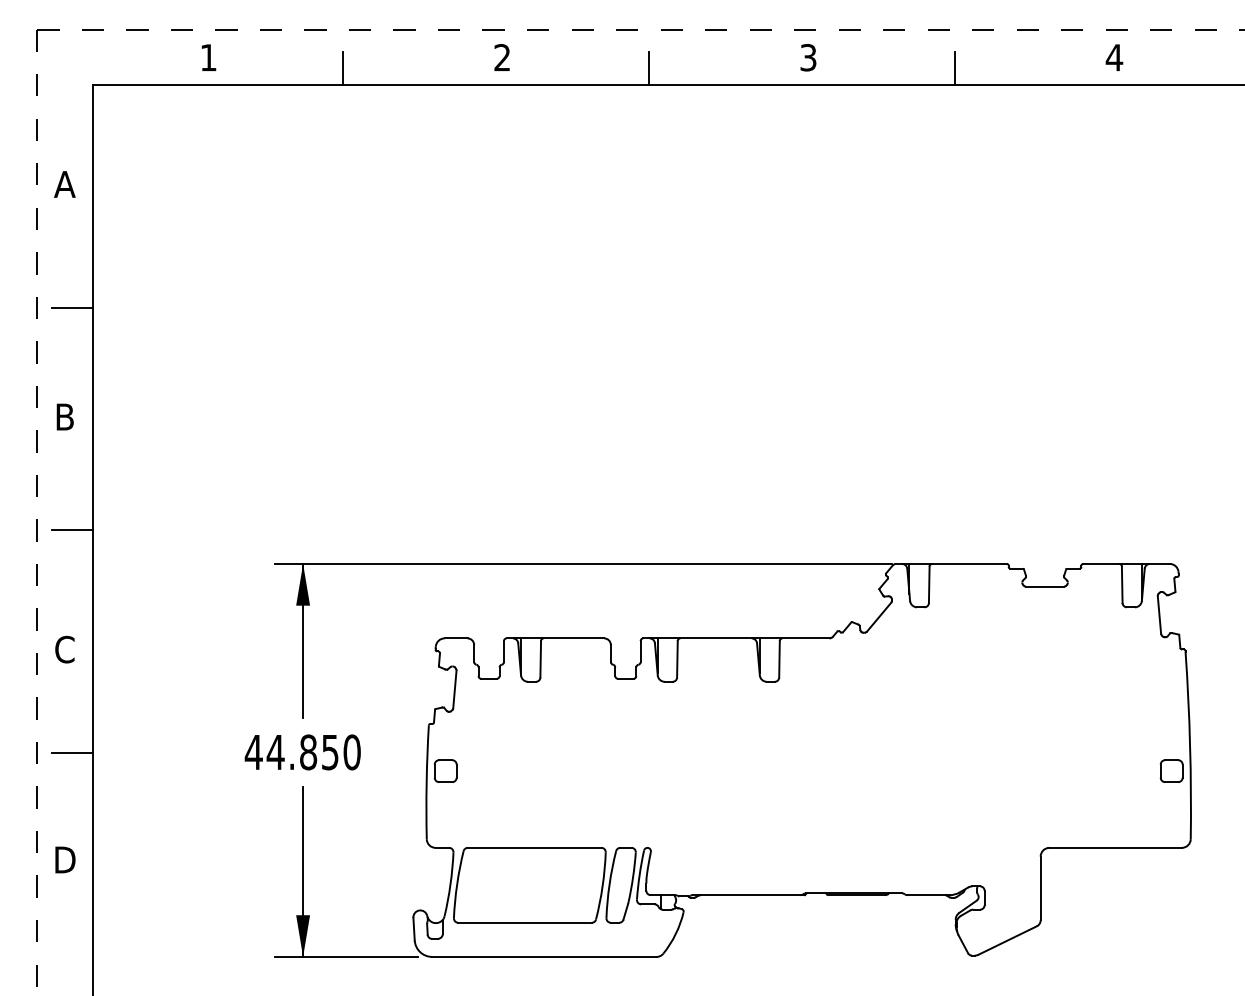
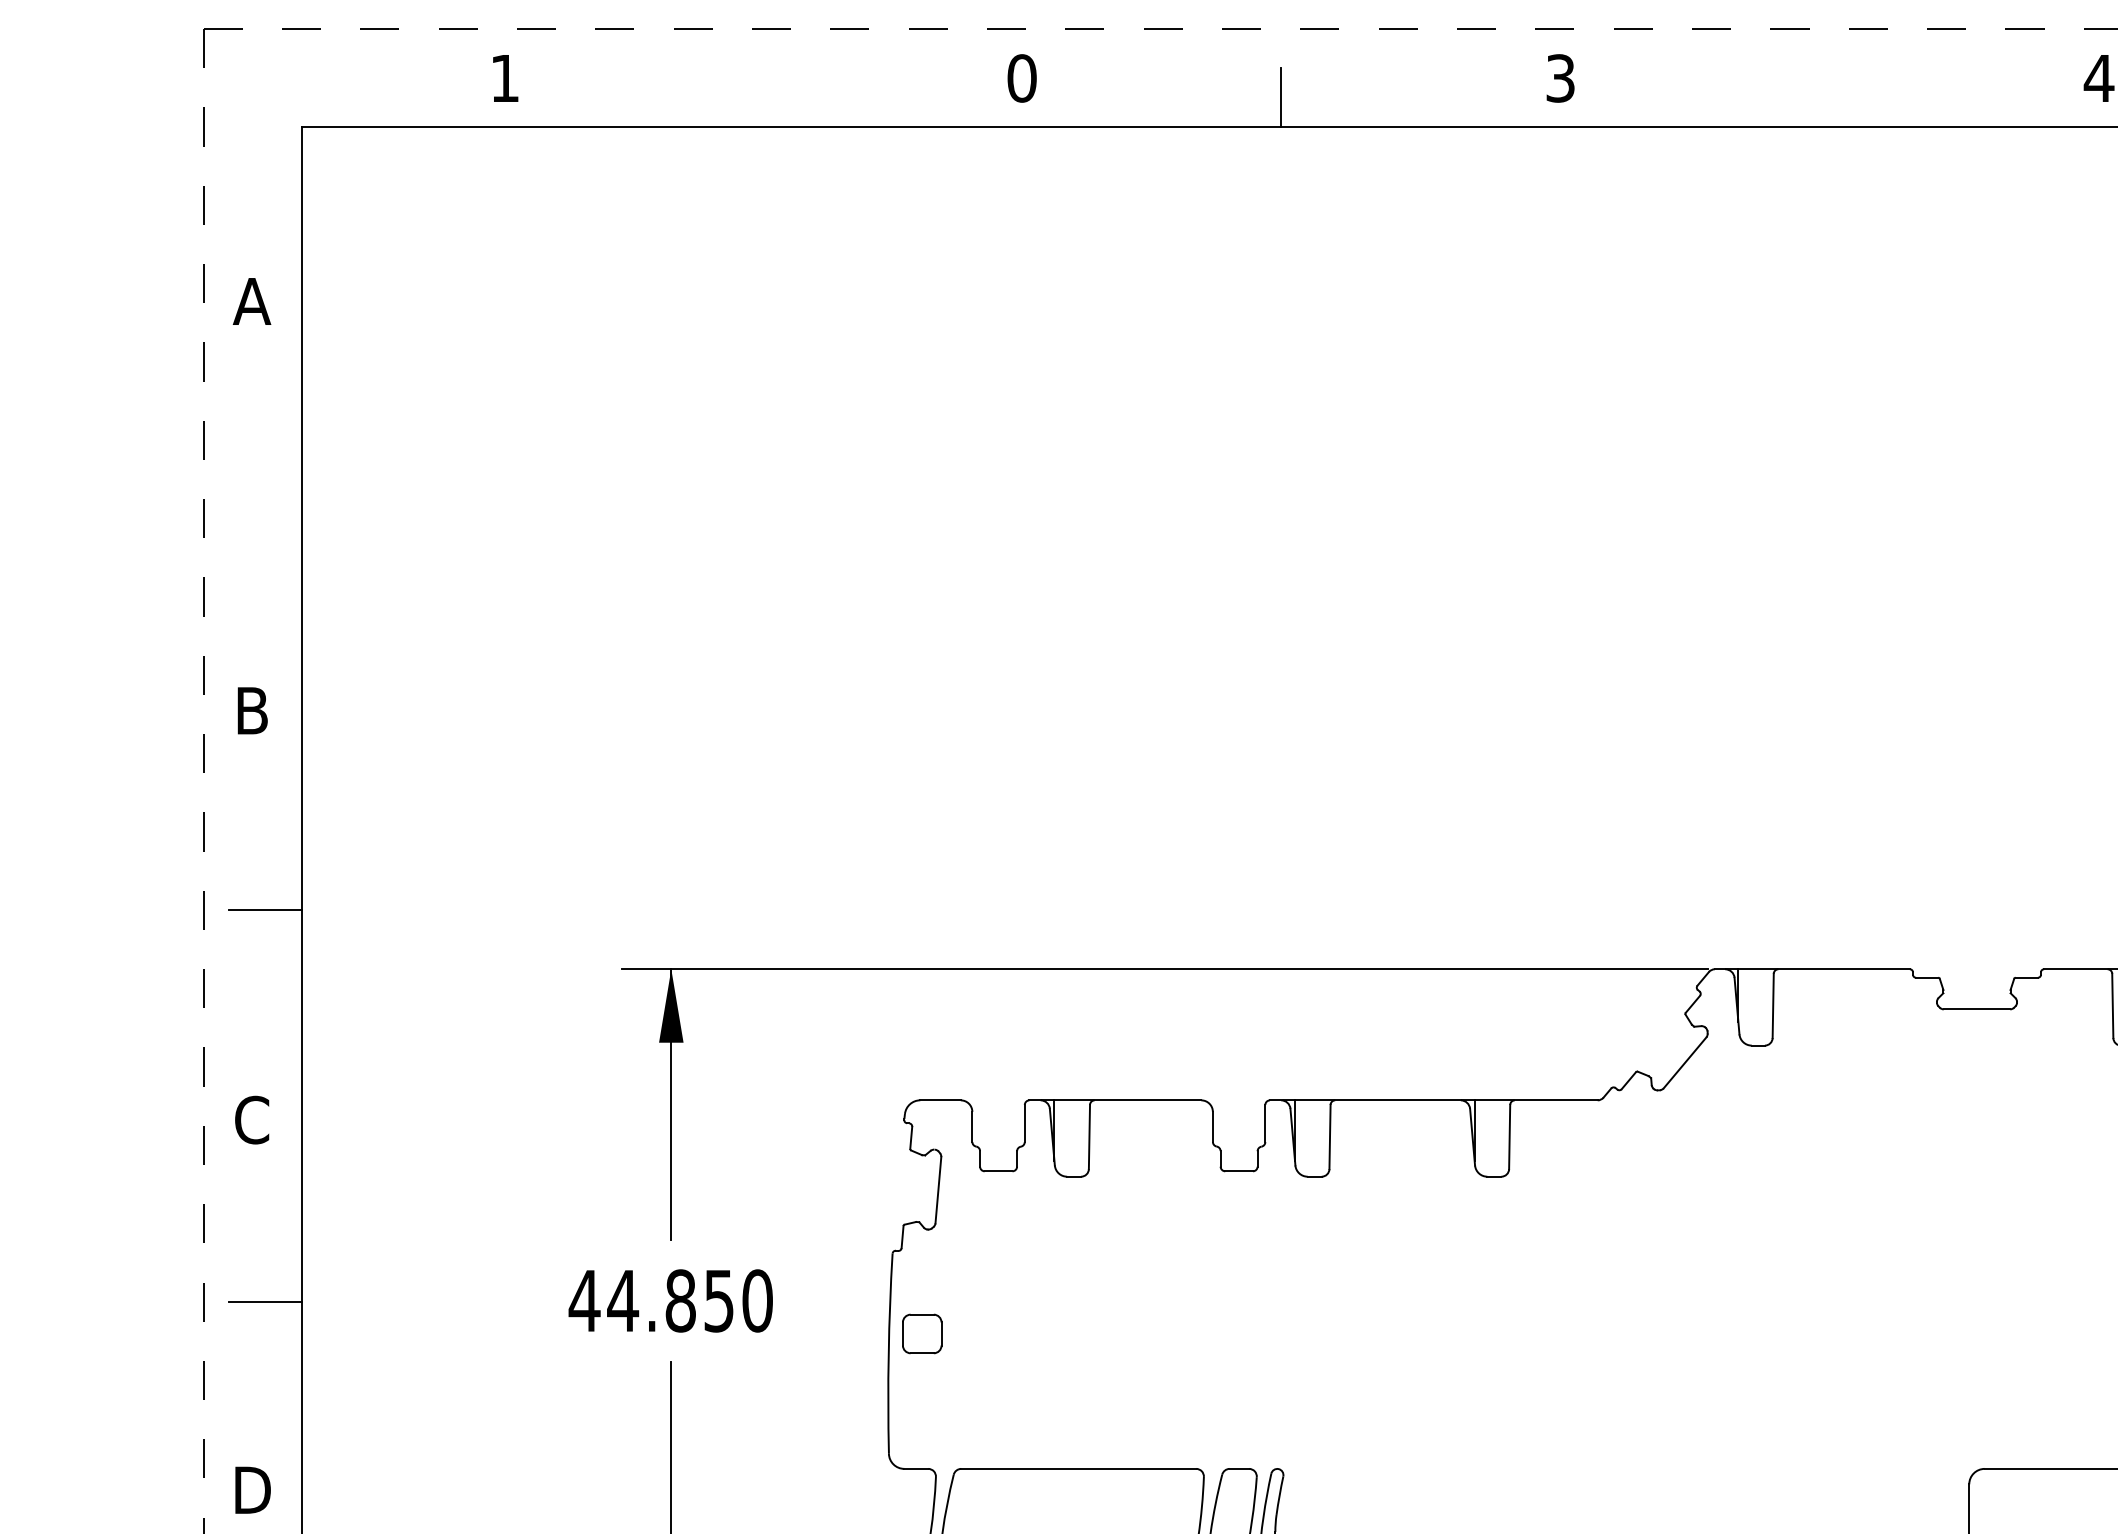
text: (502, 57) -> (1022, 78), 2 -> 0
line: (343, 68) -> (742, 97), removed
line: (955, 68) -> (1819, 97), removed
line: (71, 307) -> (263, 517), removed

